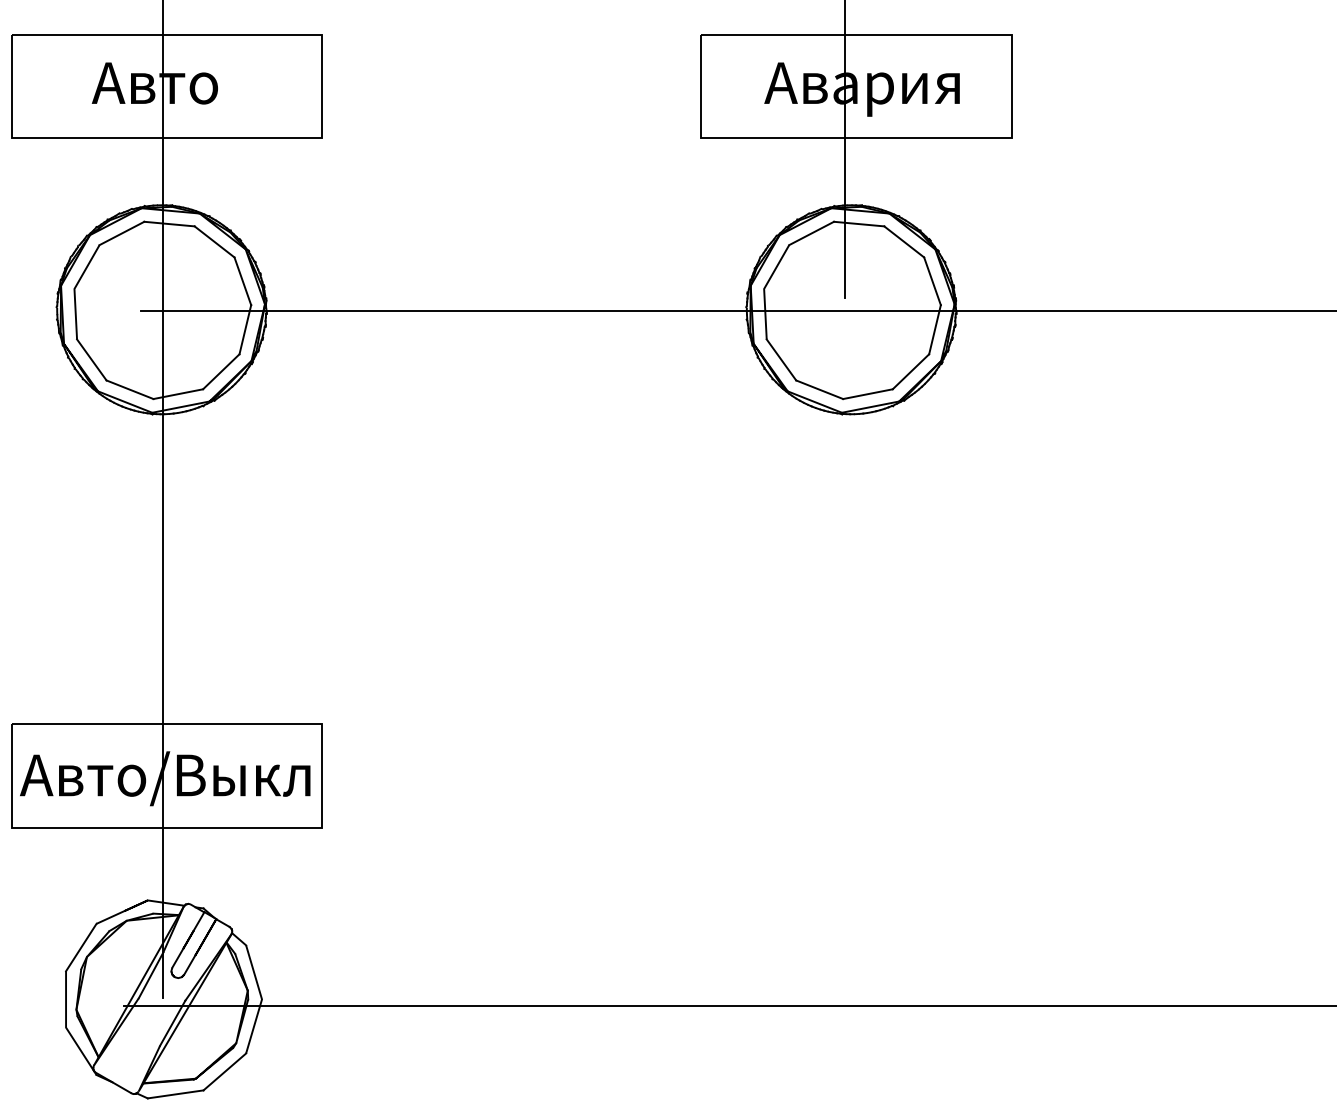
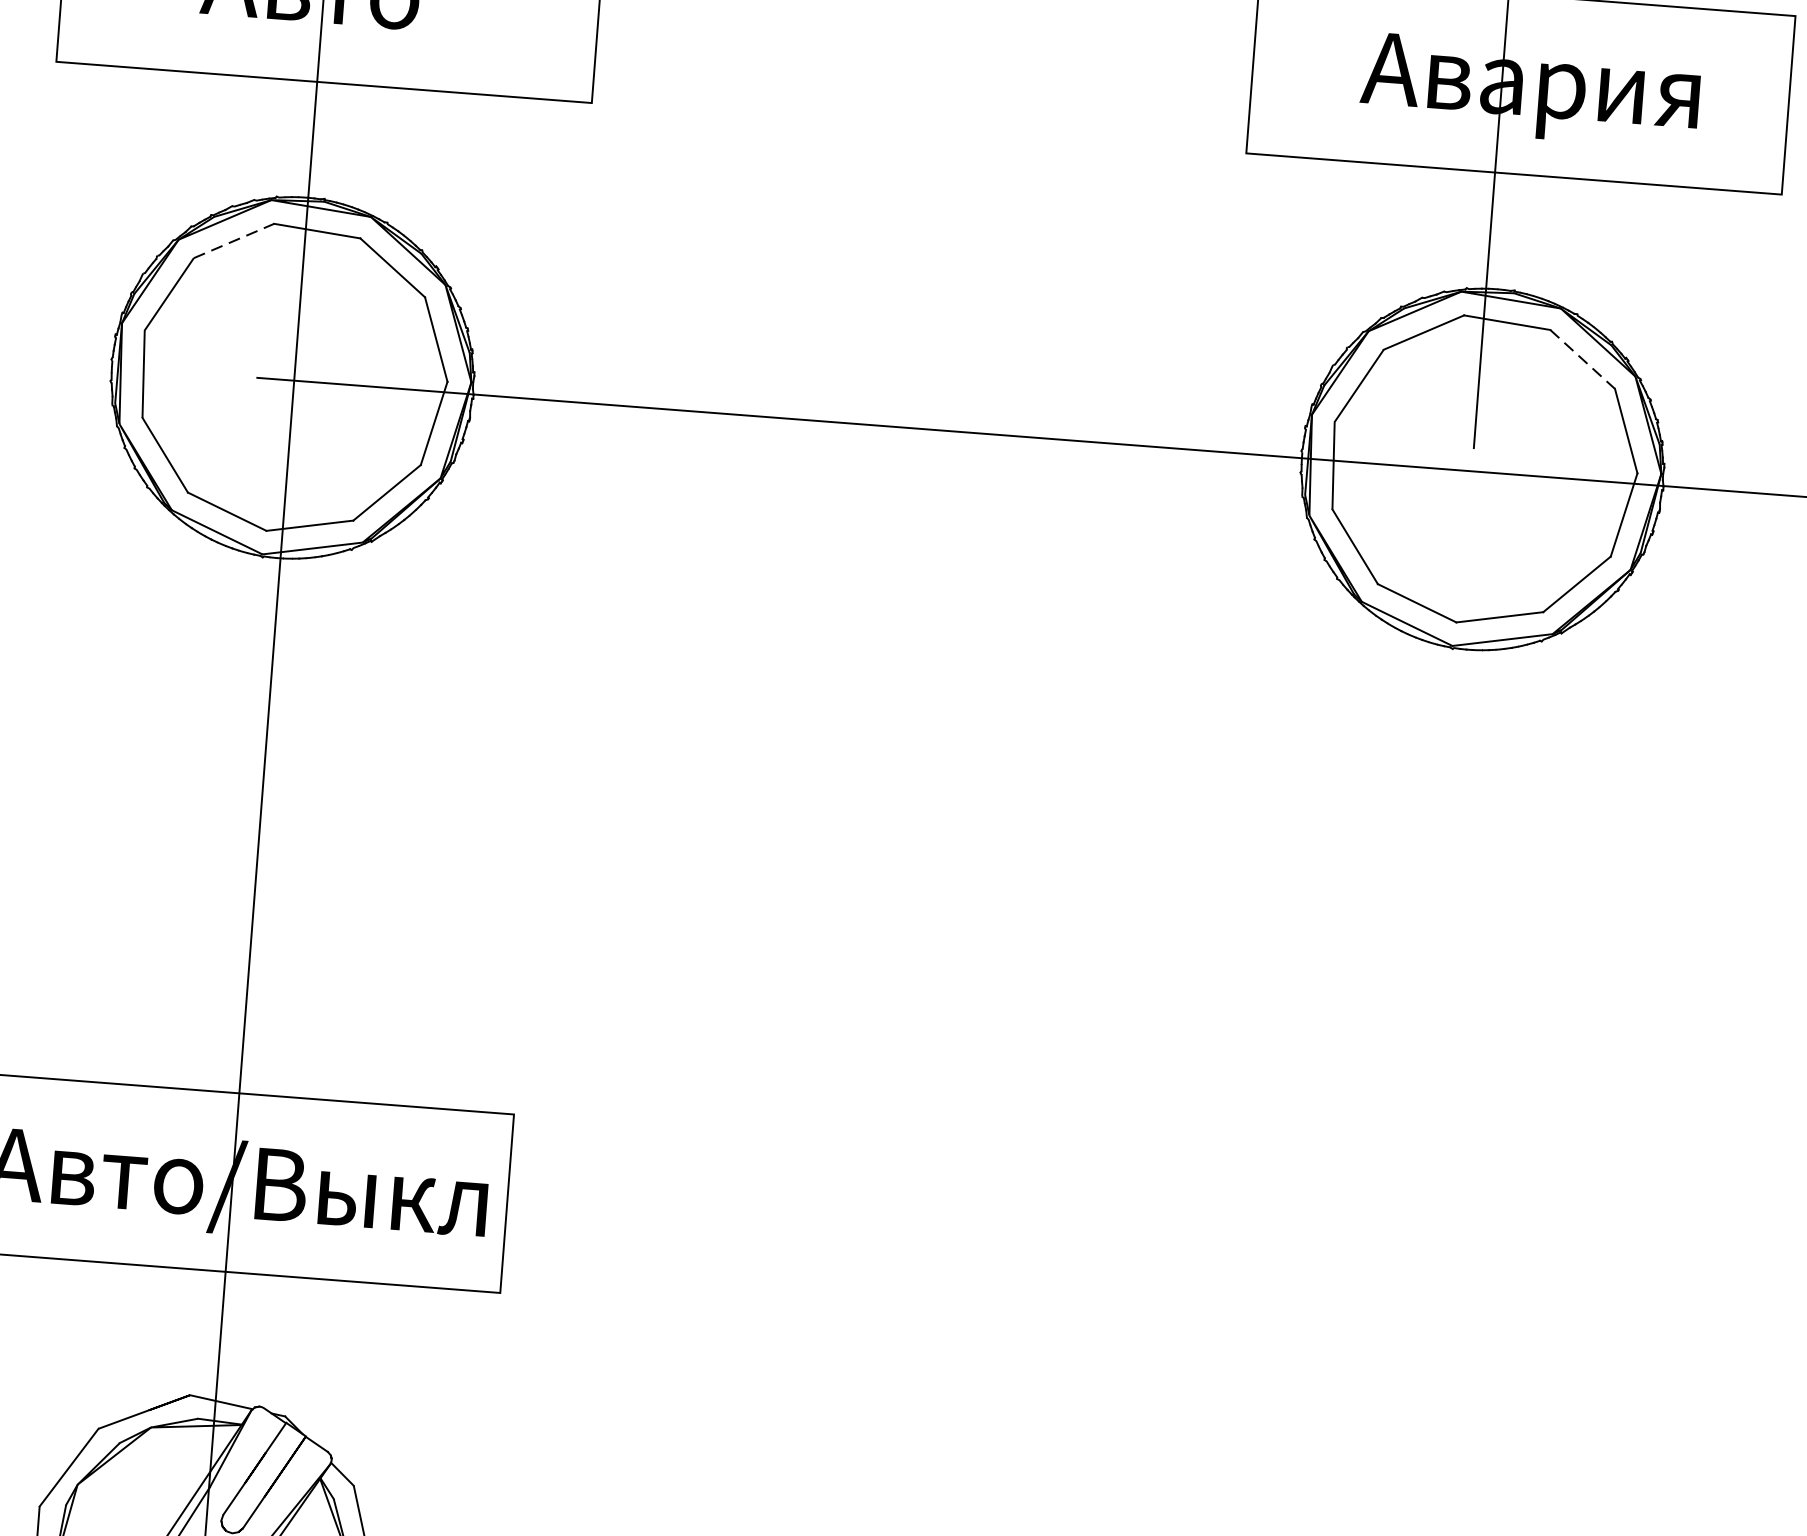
line: (122, 233) -> (234, 241), solid -> dashed
line: (904, 242) -> (1583, 360), solid -> dashed

